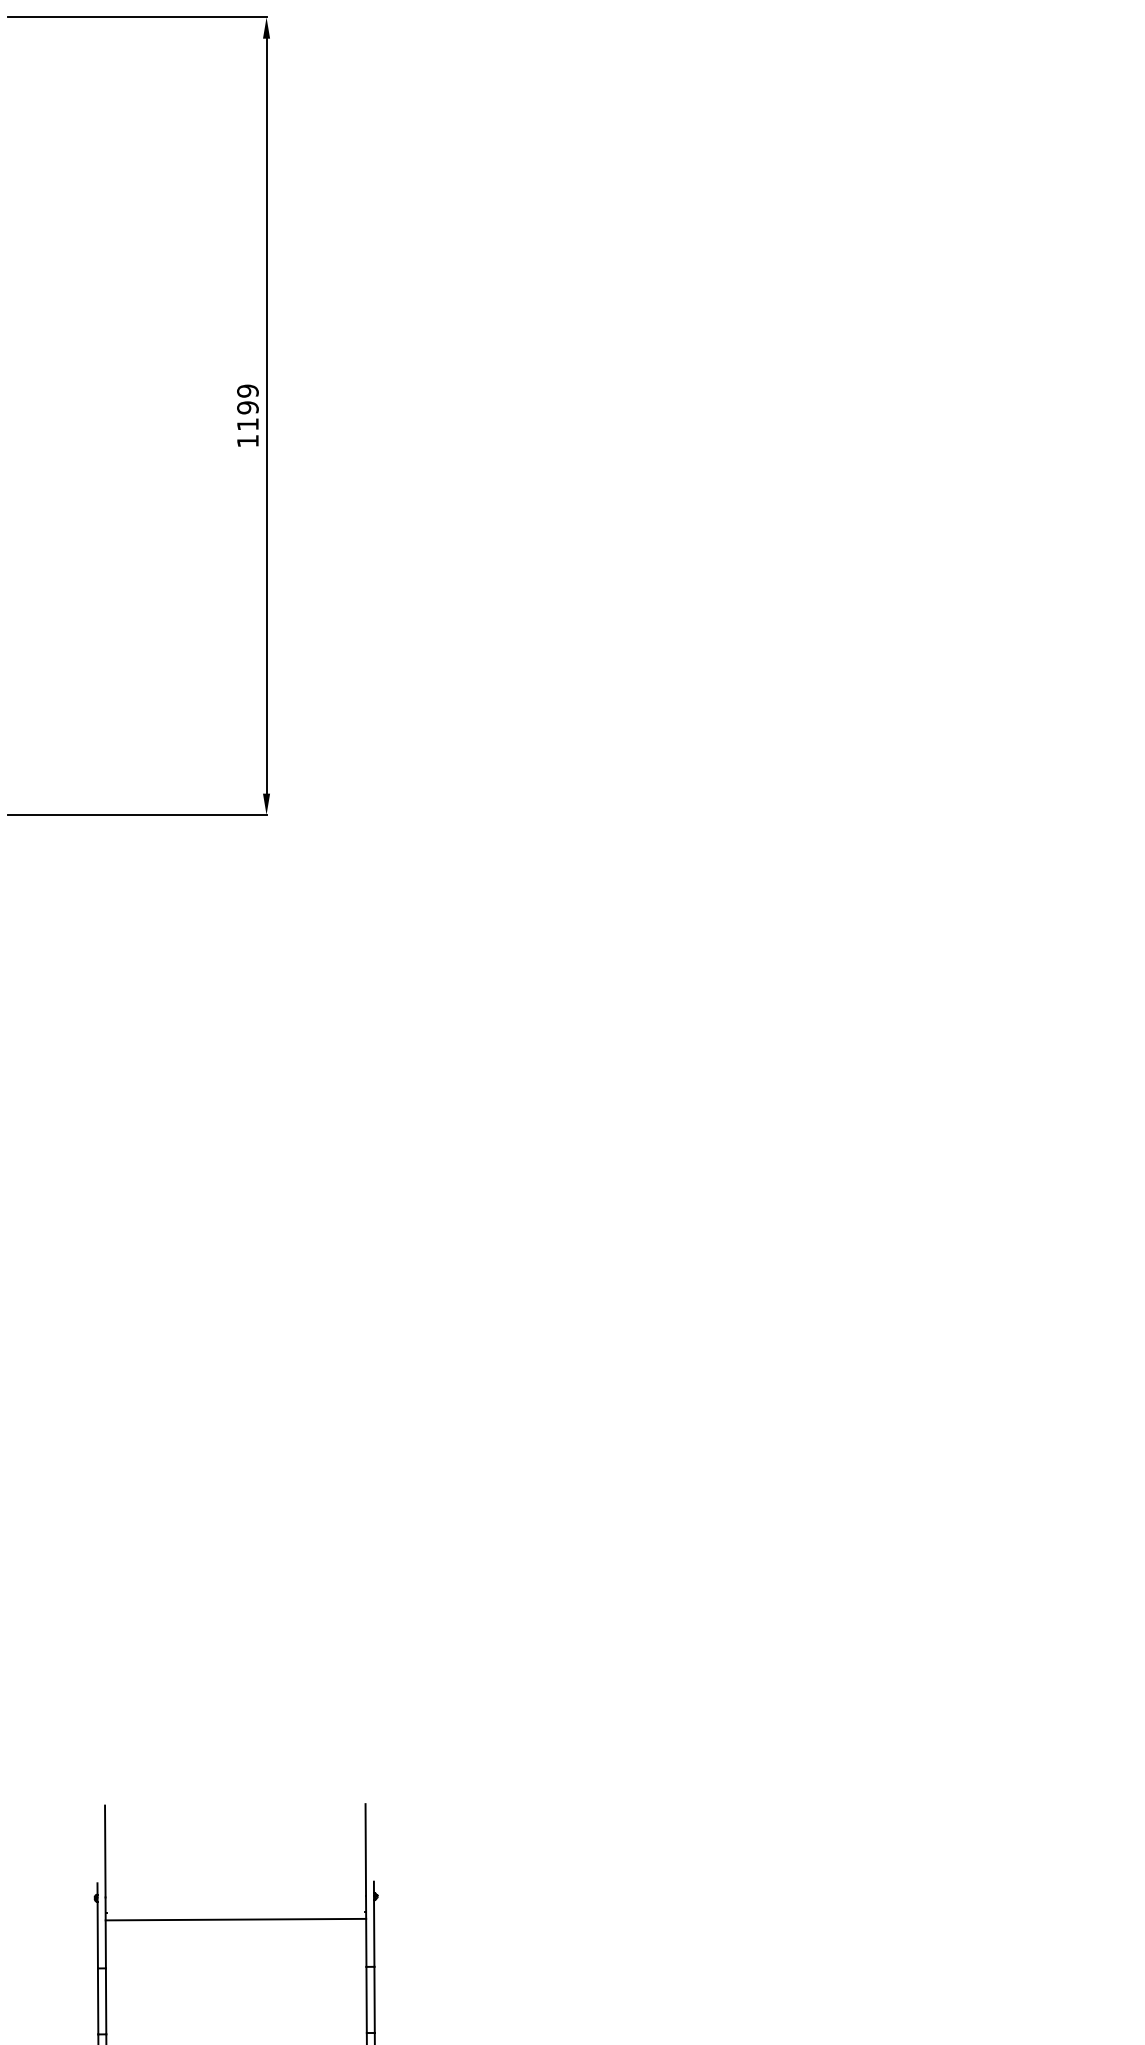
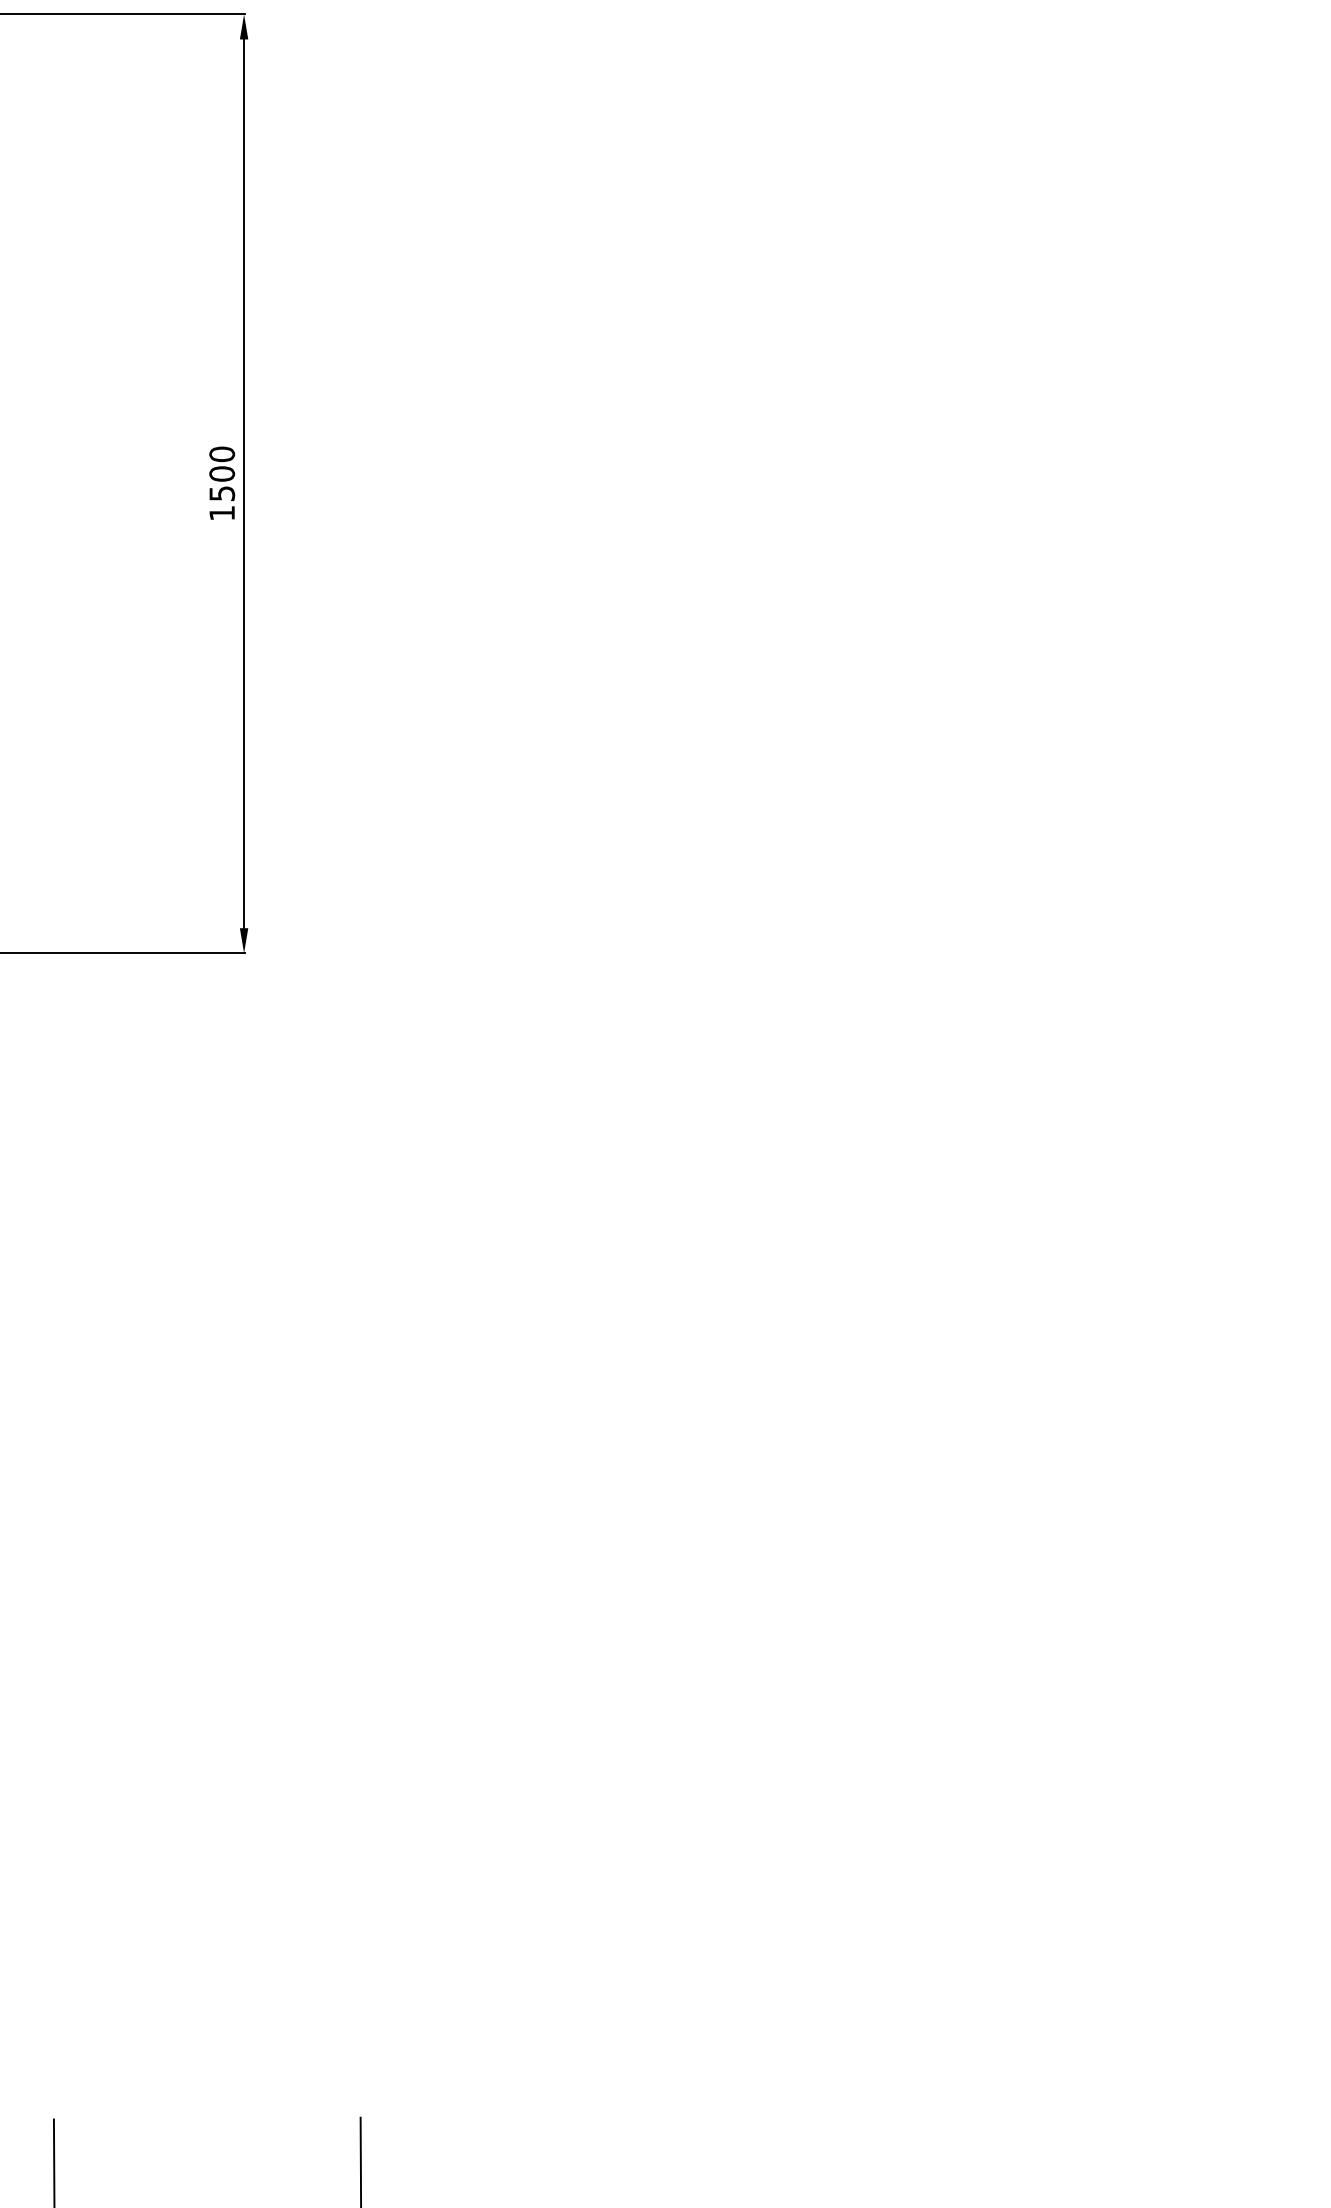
text: (247, 407) -> (221, 473), 1199 -> 1500

